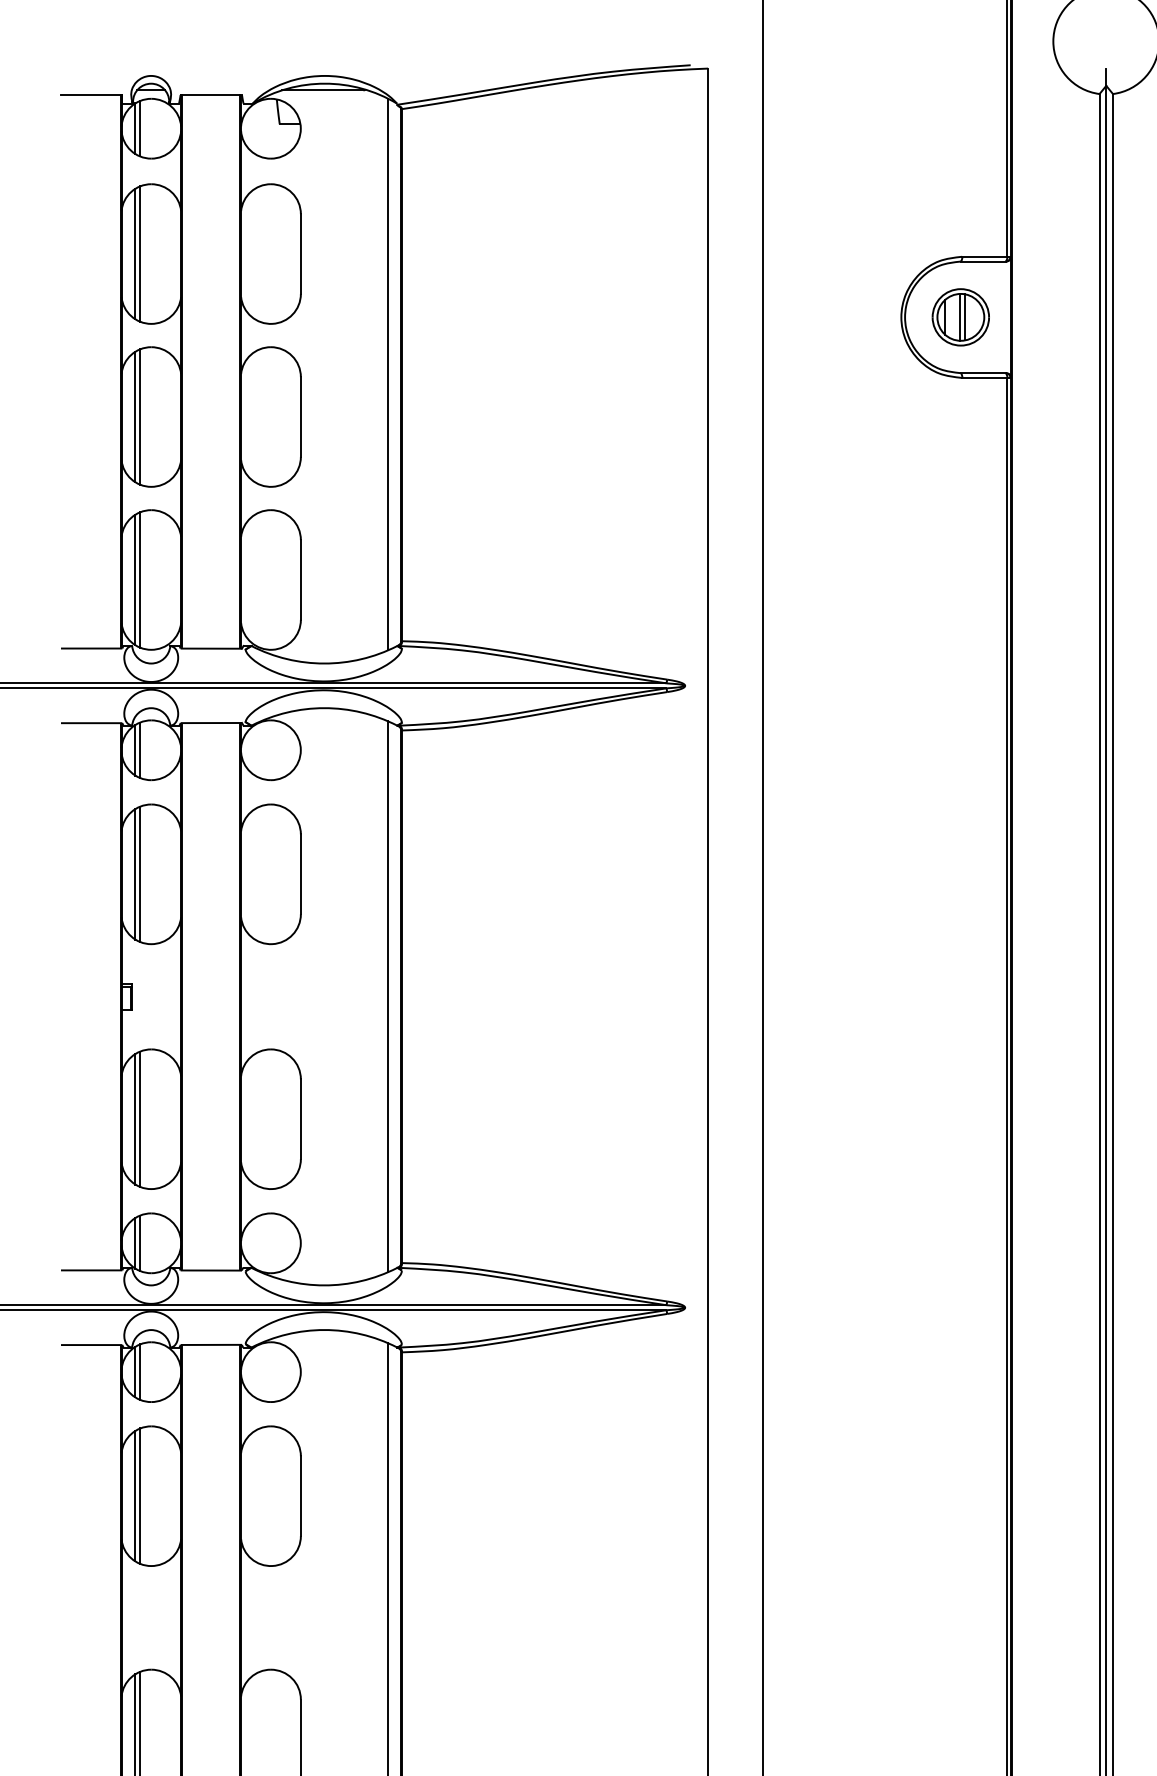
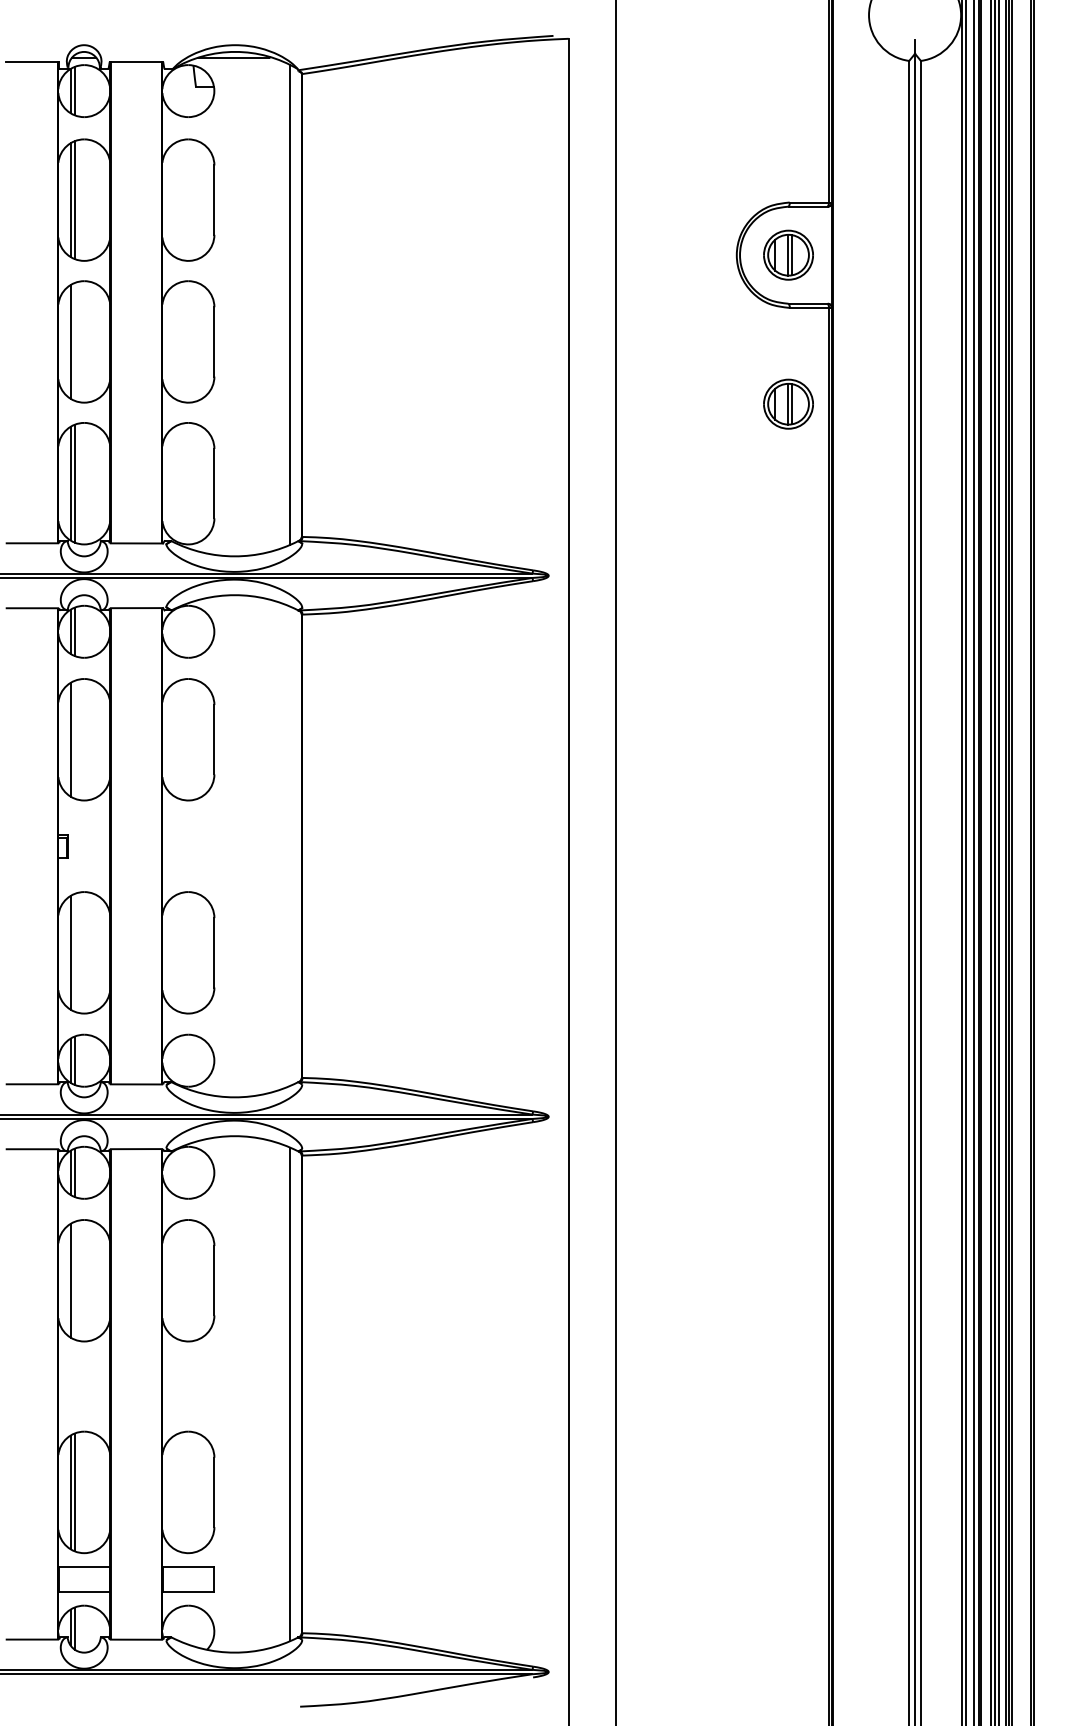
line: (140, 416) -> (74, 341), removed
part: (960, 487) -> (788, 403), added
line: (140, 874) -> (74, 739), removed
line: (388, 995) -> (290, 845), removed
line: (140, 1118) -> (74, 952), removed
line: (140, 1495) -> (74, 1280), removed

